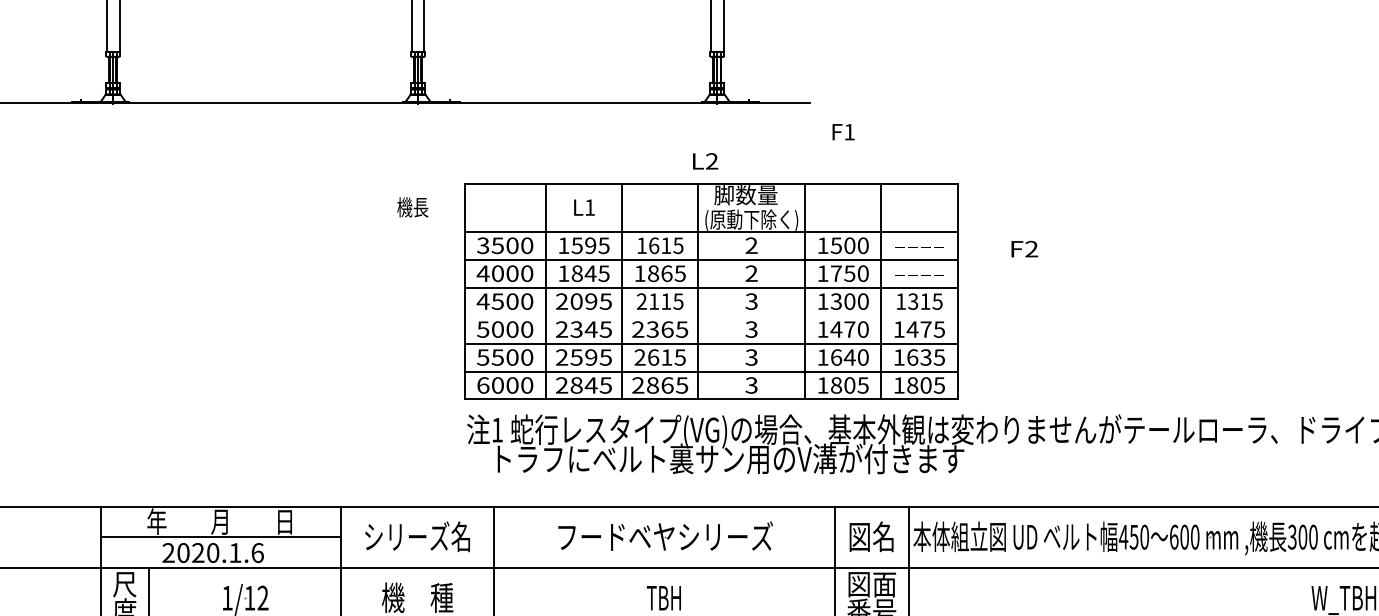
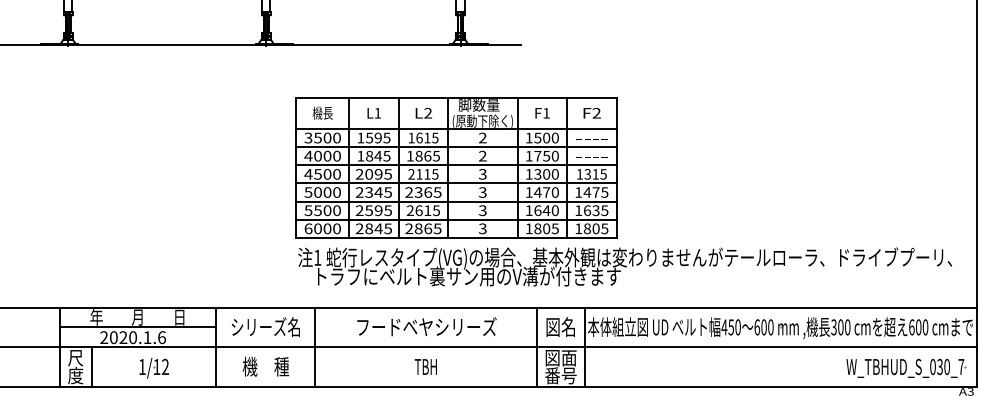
text: (843, 132) -> (542, 113), moved
text: (704, 161) -> (423, 113), moved
text: (412, 206) -> (322, 112), moved
text: (1023, 247) -> (591, 112), moved
line: (711, 315) -> (456, 183), added

